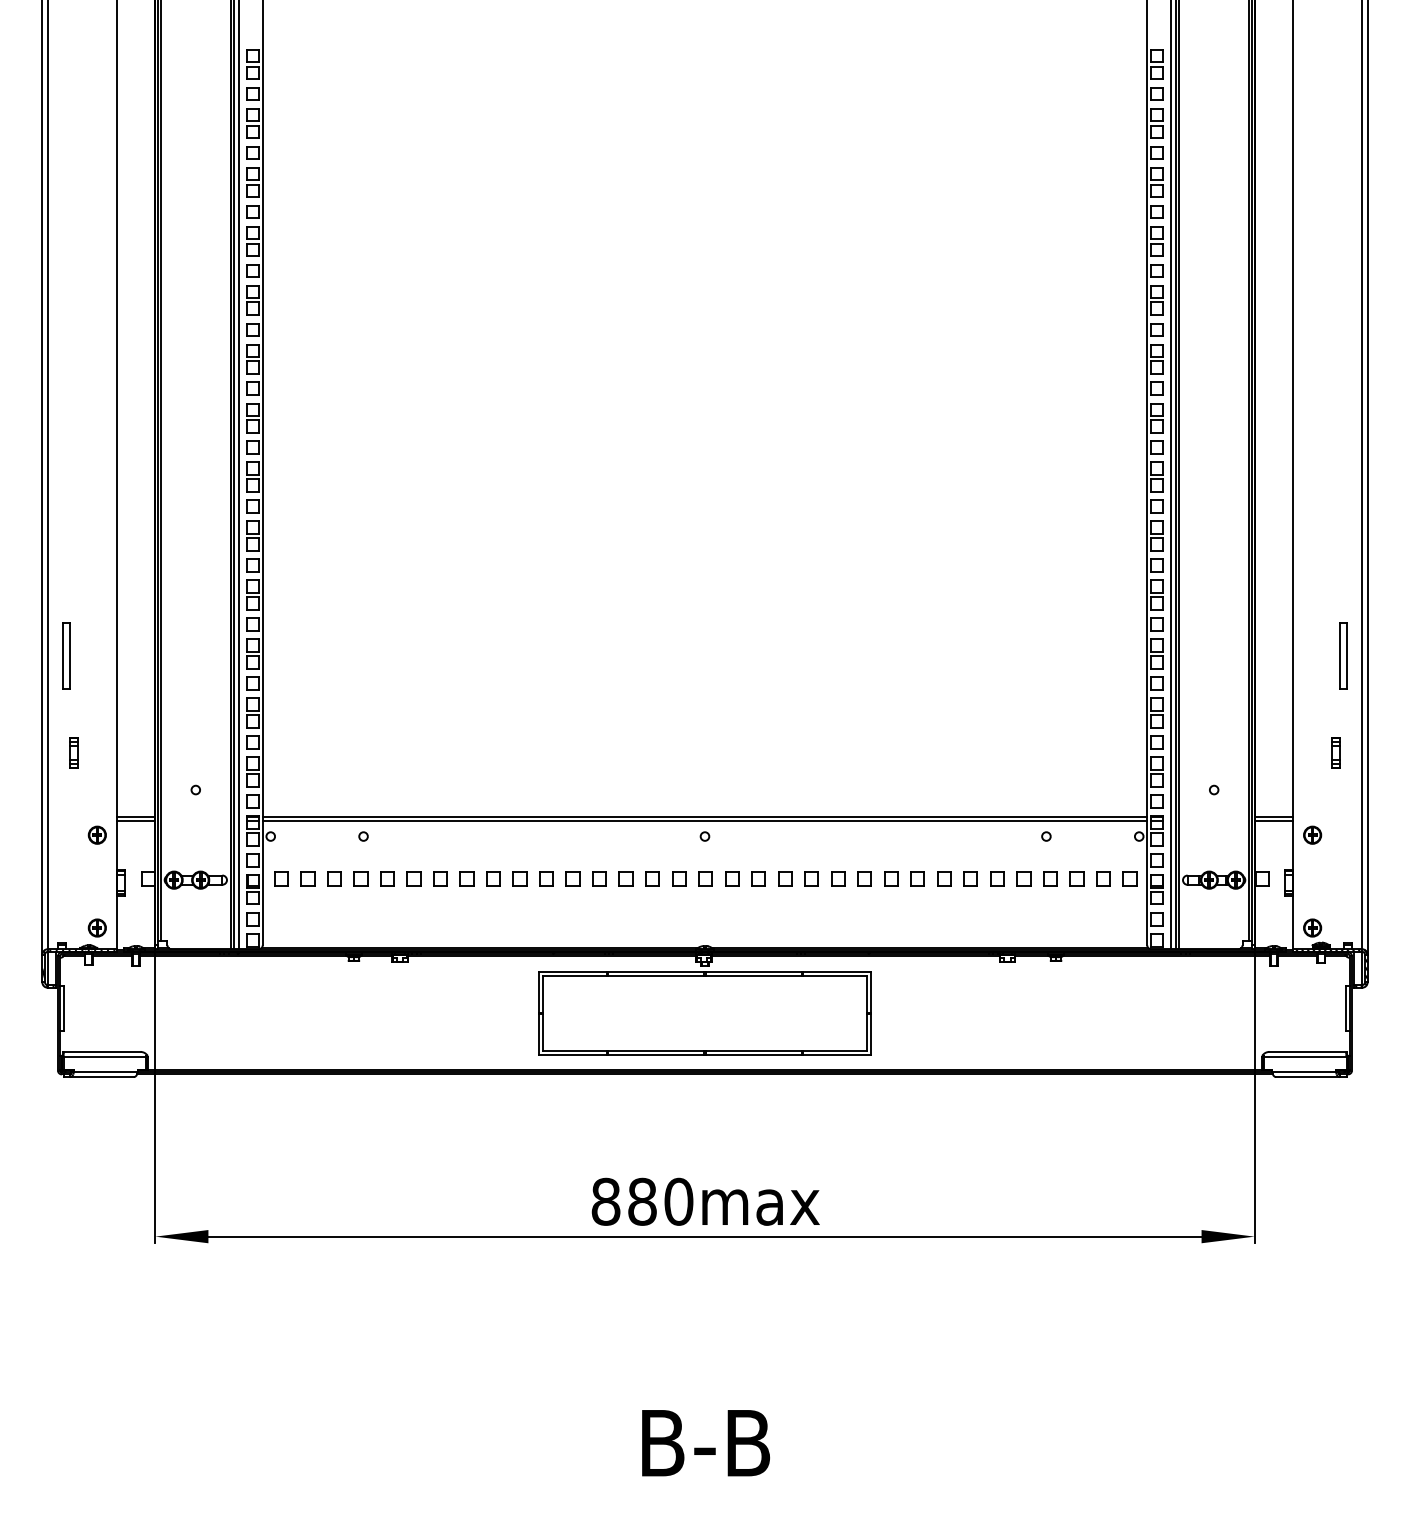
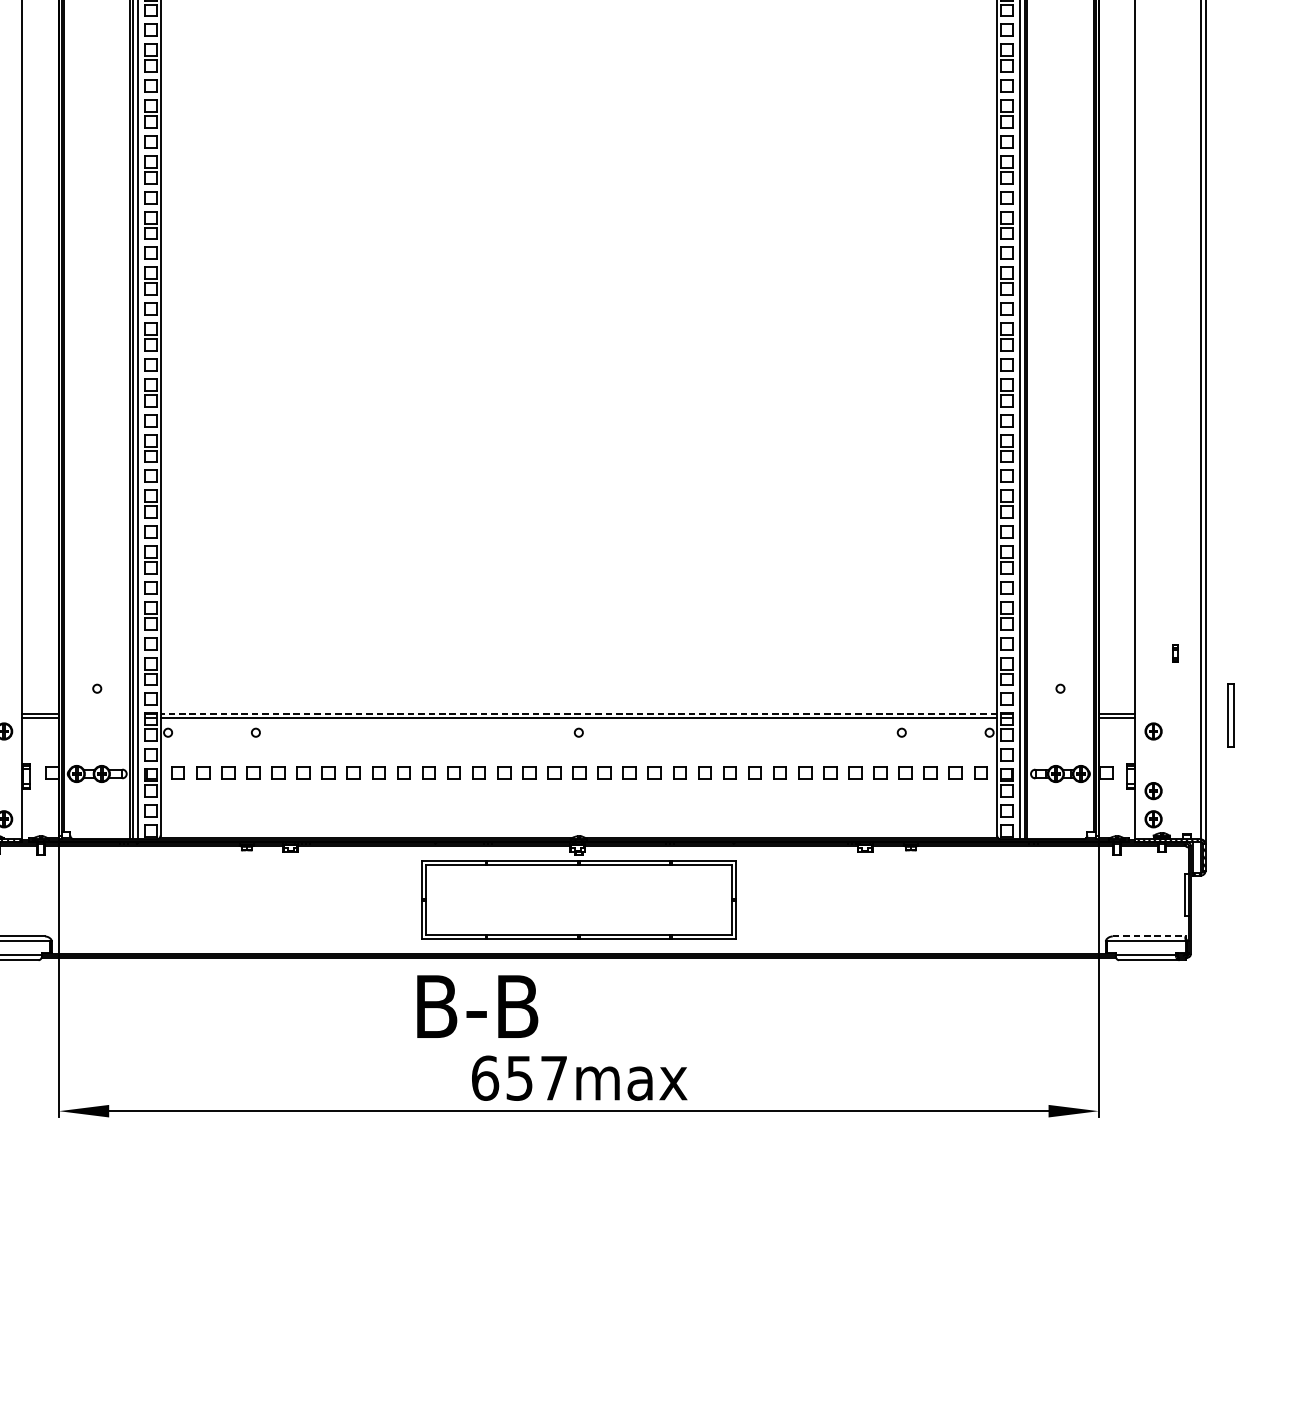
part: (1343, 655) -> (1231, 714), moved
part: (1335, 752) -> (1175, 653), size x0.6
line: (704, 816) -> (578, 713), solid -> dashed
part: (1312, 897) -> (1153, 790), added
line: (1308, 1051) -> (1149, 936), solid -> dashed
text: (642, 1201) -> (519, 1077), 880max -> 657max
text: (705, 1443) -> (477, 1007), moved

